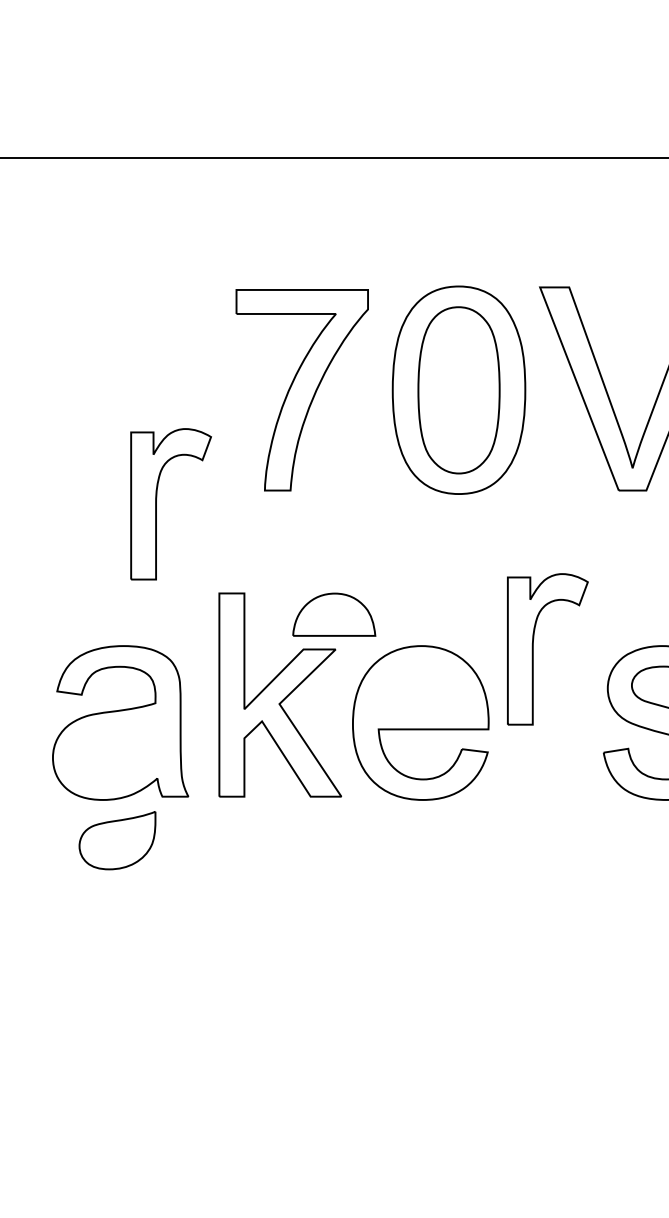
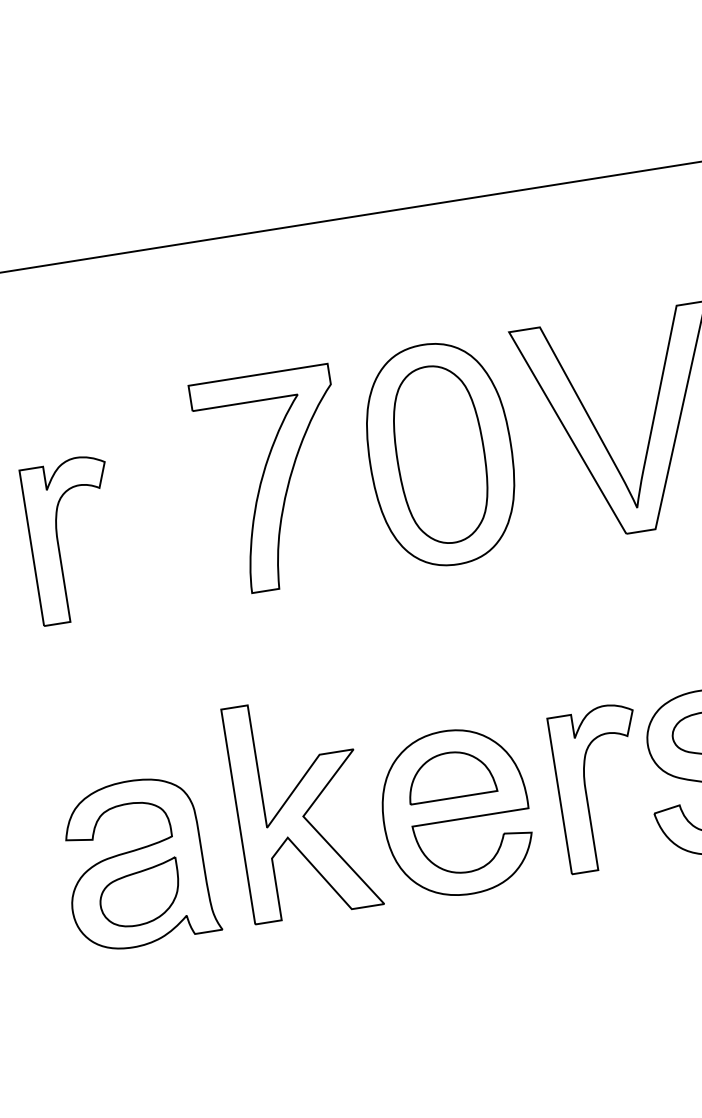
part: (156, 504) -> (58, 542), moved
part: (334, 614) -> (450, 775), moved
part: (533, 649) -> (586, 790), moved
part: (117, 840) -> (139, 893), moved

